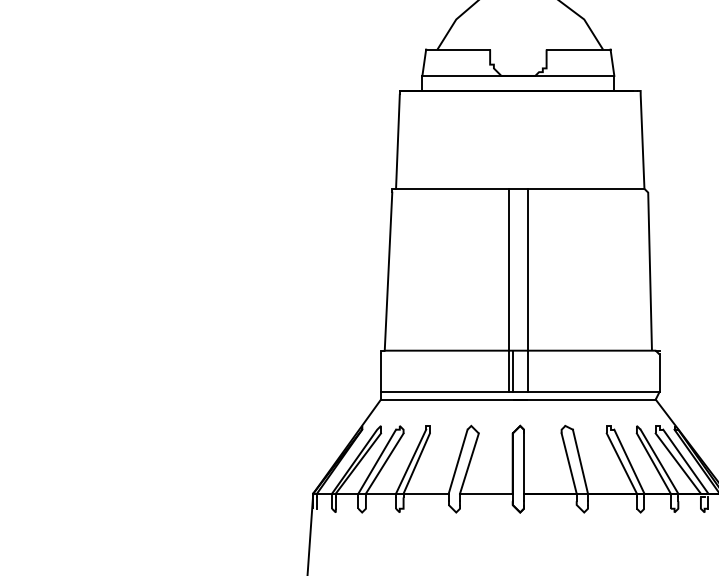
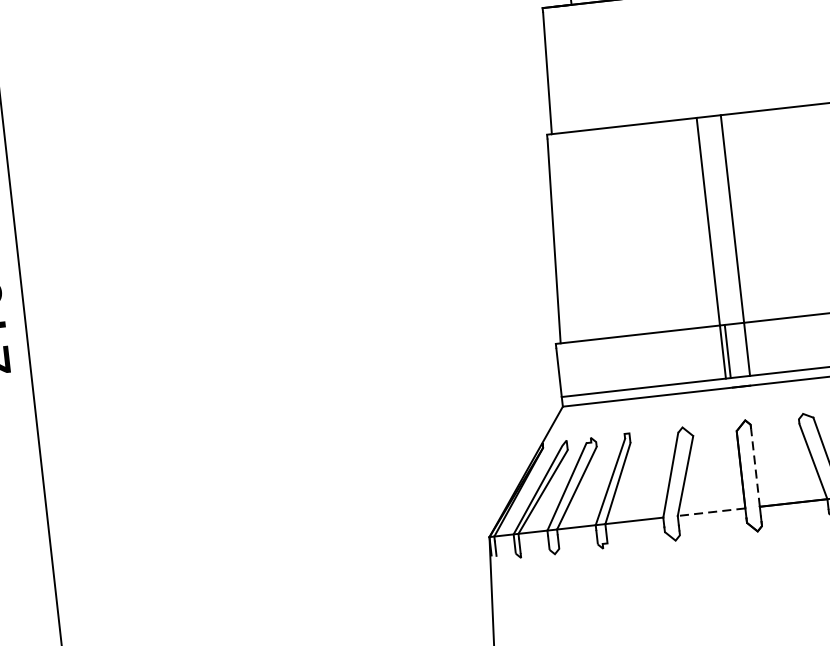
line: (524, 463) -> (756, 467), solid -> dashed
line: (485, 493) -> (710, 512), solid -> dashed

